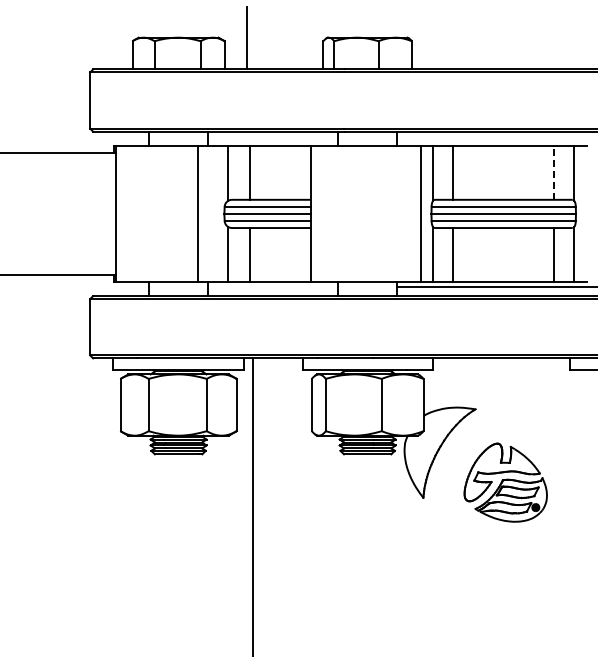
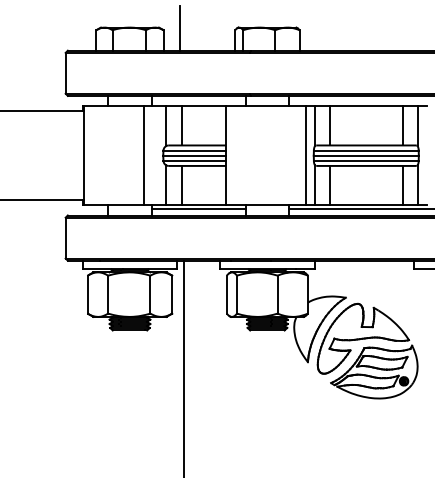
line: (553, 172) -> (402, 125), dashed -> solid
line: (273, 286) -> (198, 208), added
part: (505, 482) -> (367, 350), size x1.67

